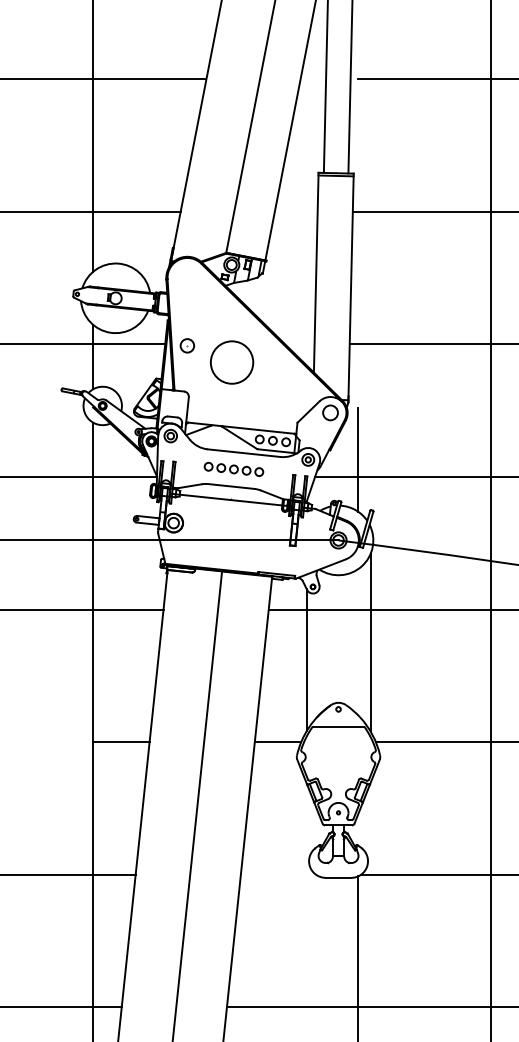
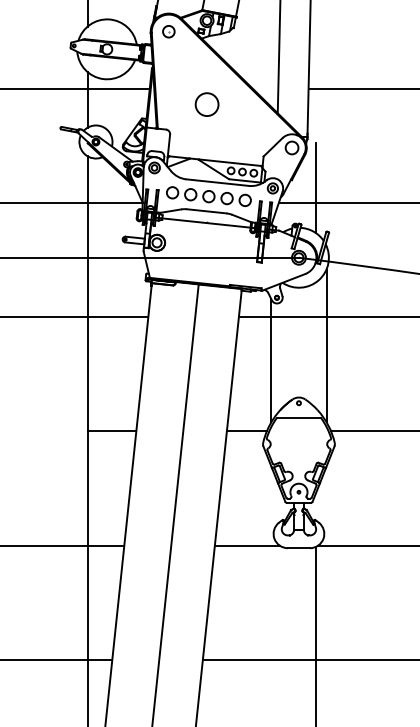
part: (186, 345) -> (168, 31), moved
circle: (231, 362) -> (206, 104), size x0.62
part: (233, 469) -> (208, 196), size x1.67
line: (278, 874) -> (247, 545), added

